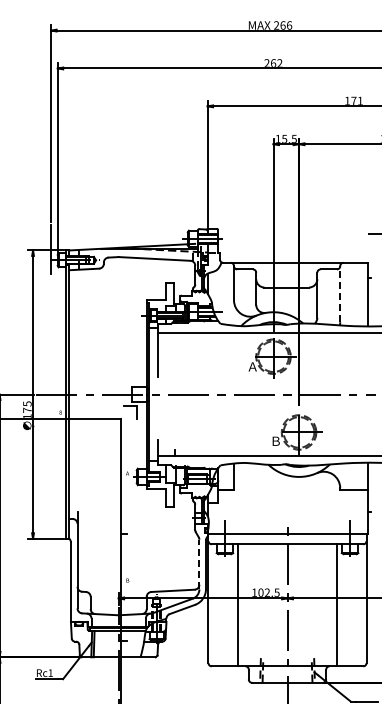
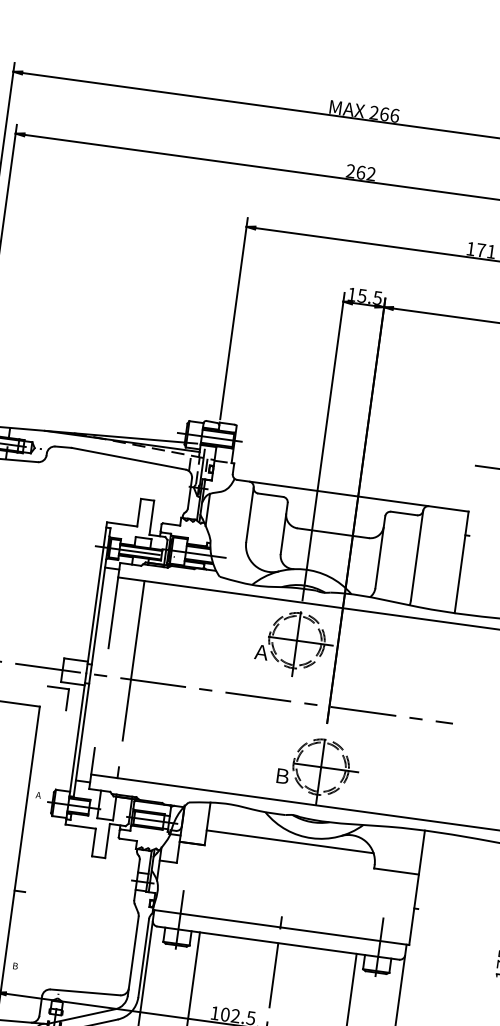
line: (340, 293) -> (417, 554), dashed -> solid
line: (174, 382) -> (133, 660), added
line: (285, 480) -> (289, 840), added
line: (199, 564) -> (133, 956), dashed -> solid

